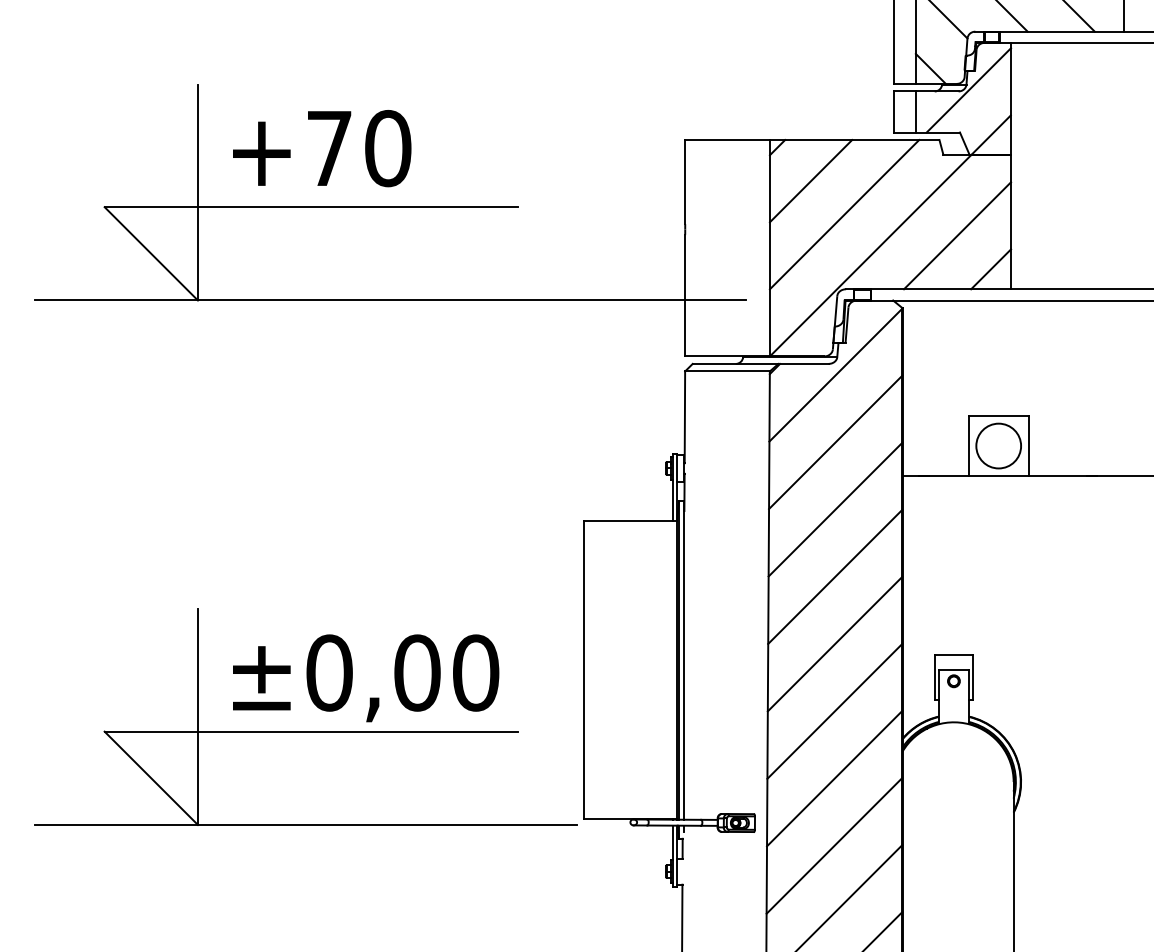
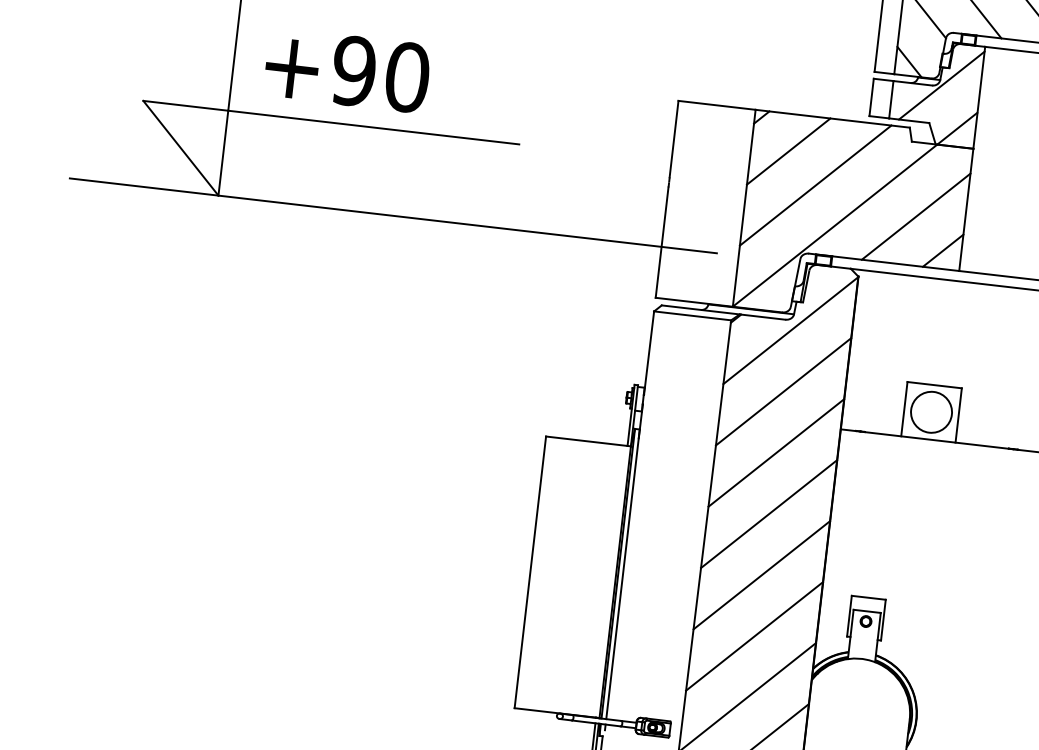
text: (329, 148) -> (354, 71), +70 -> +90
part: (305, 731) -> (270, 598), removed

